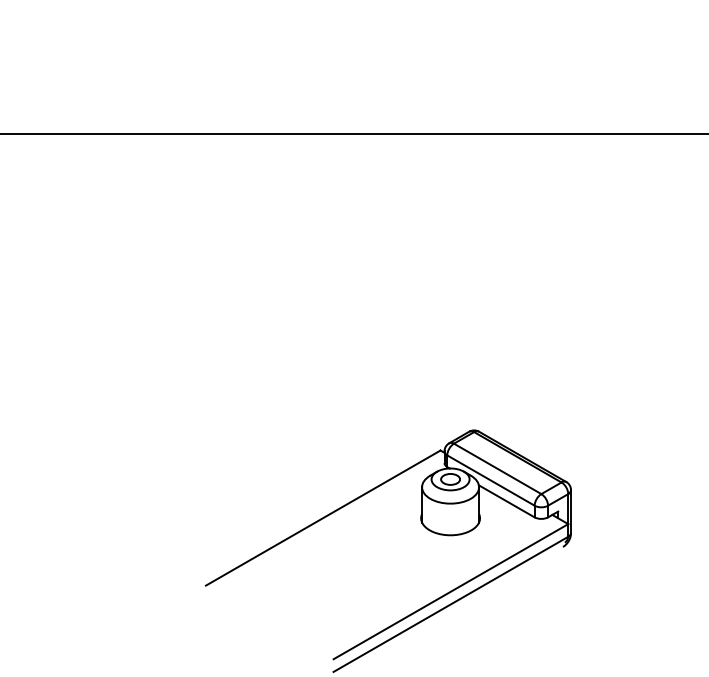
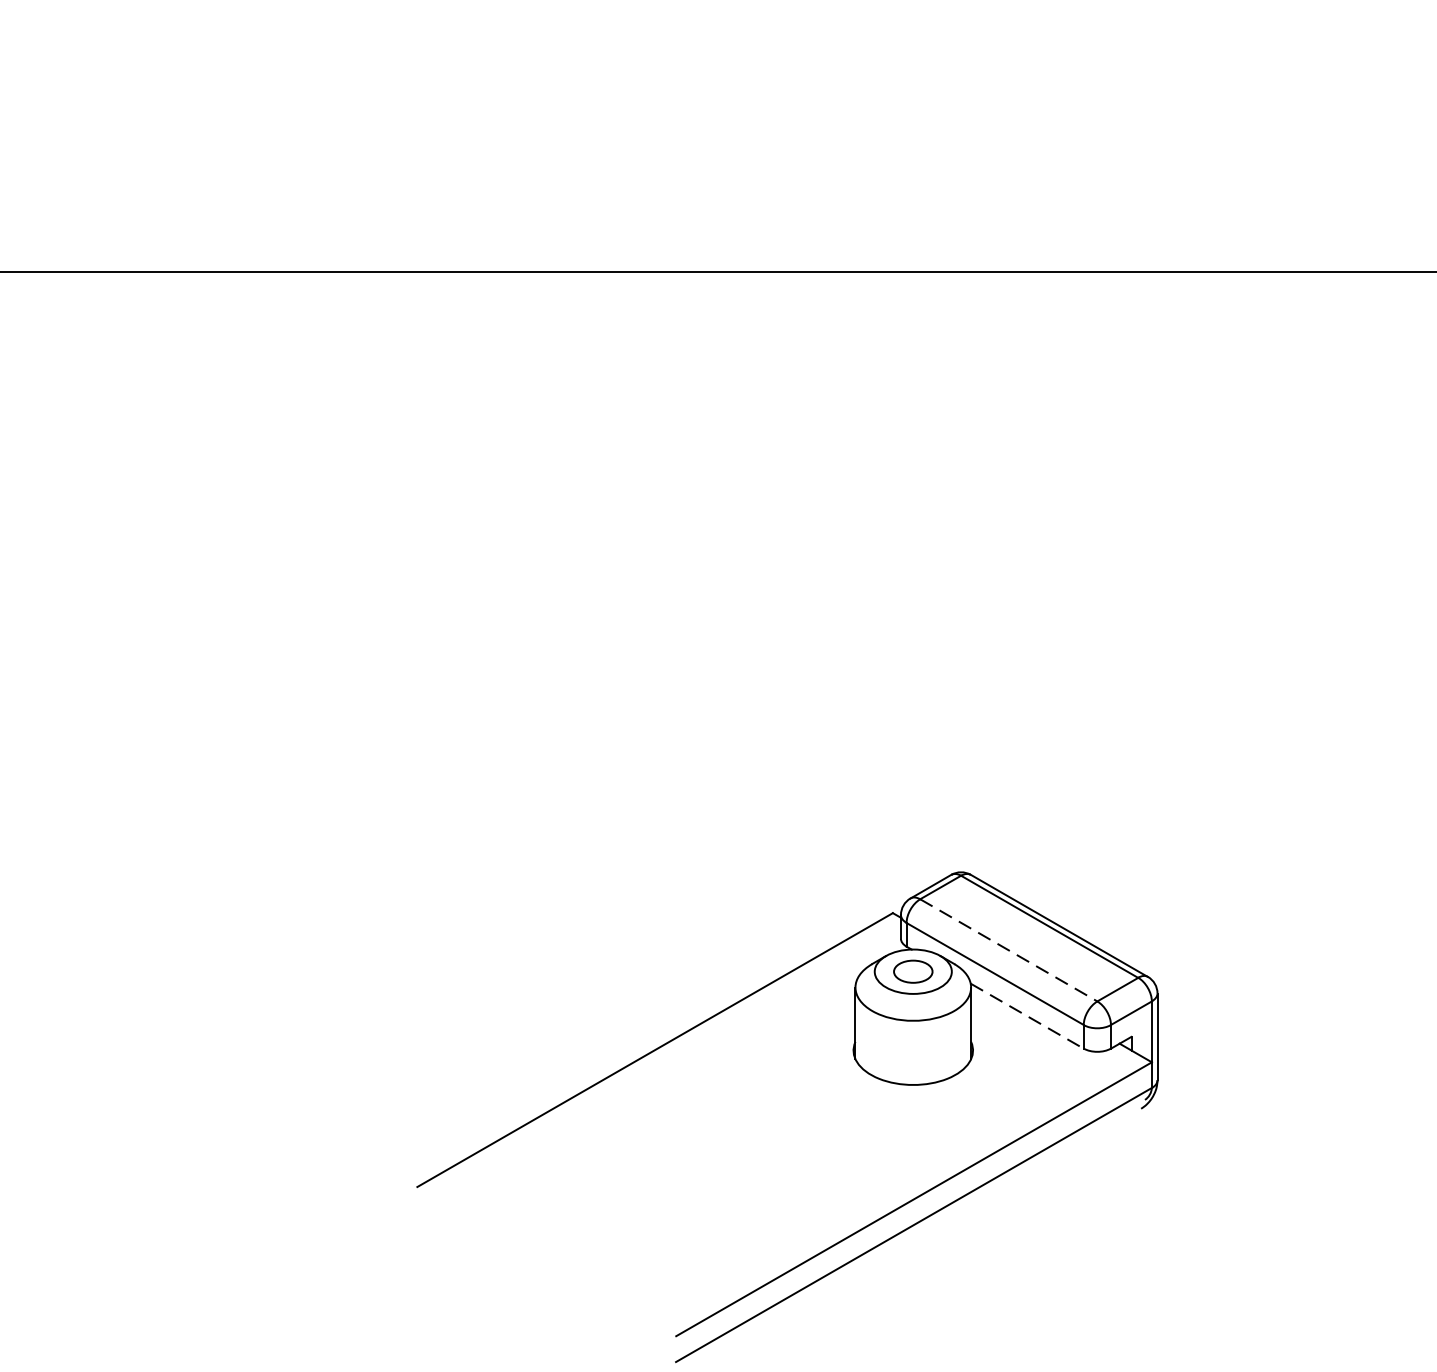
line: (498, 469) -> (1010, 951), solid -> dashed
line: (507, 501) -> (1028, 1016), solid -> dashed

